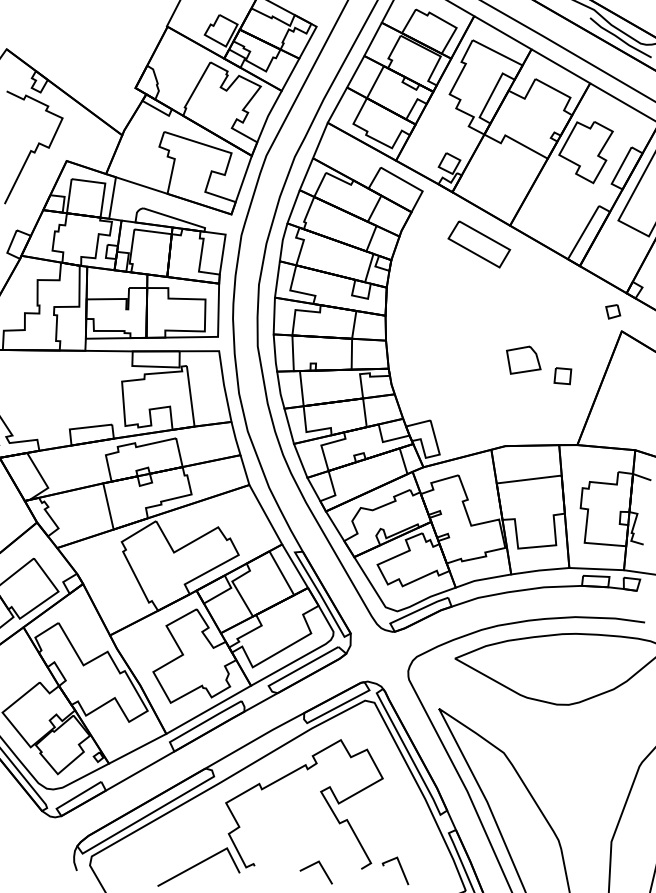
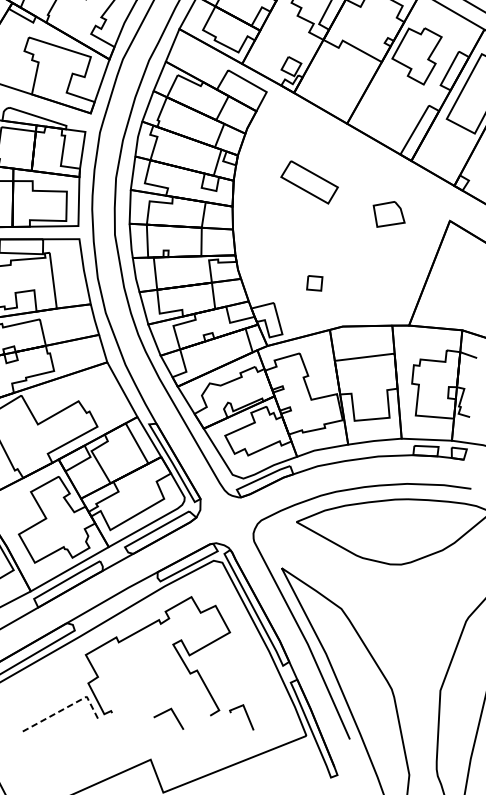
part: (479, 244) -> (309, 182), moved
part: (613, 311) -> (442, 202), removed
part: (523, 359) -> (388, 213), moved
part: (562, 376) -> (314, 283), moved
line: (205, 860) -> (66, 707), solid -> dashed

